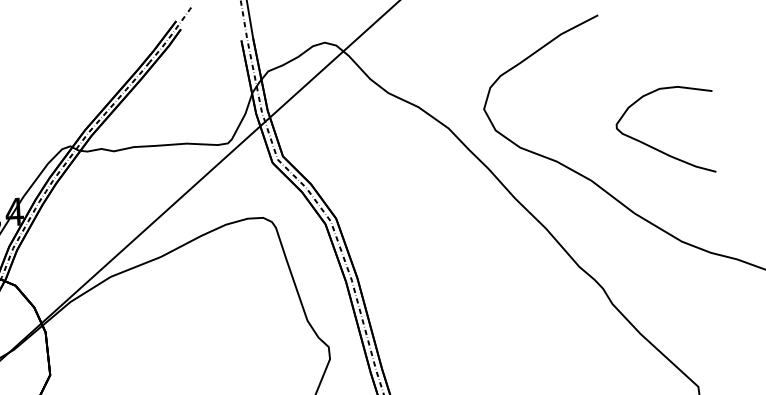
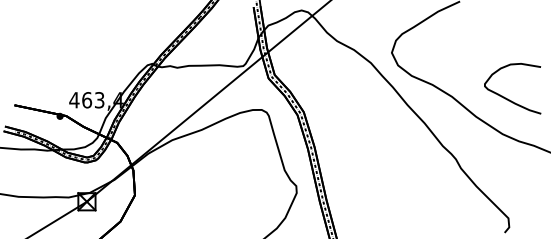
curve: (654, 146) -> (506, 97), moved

